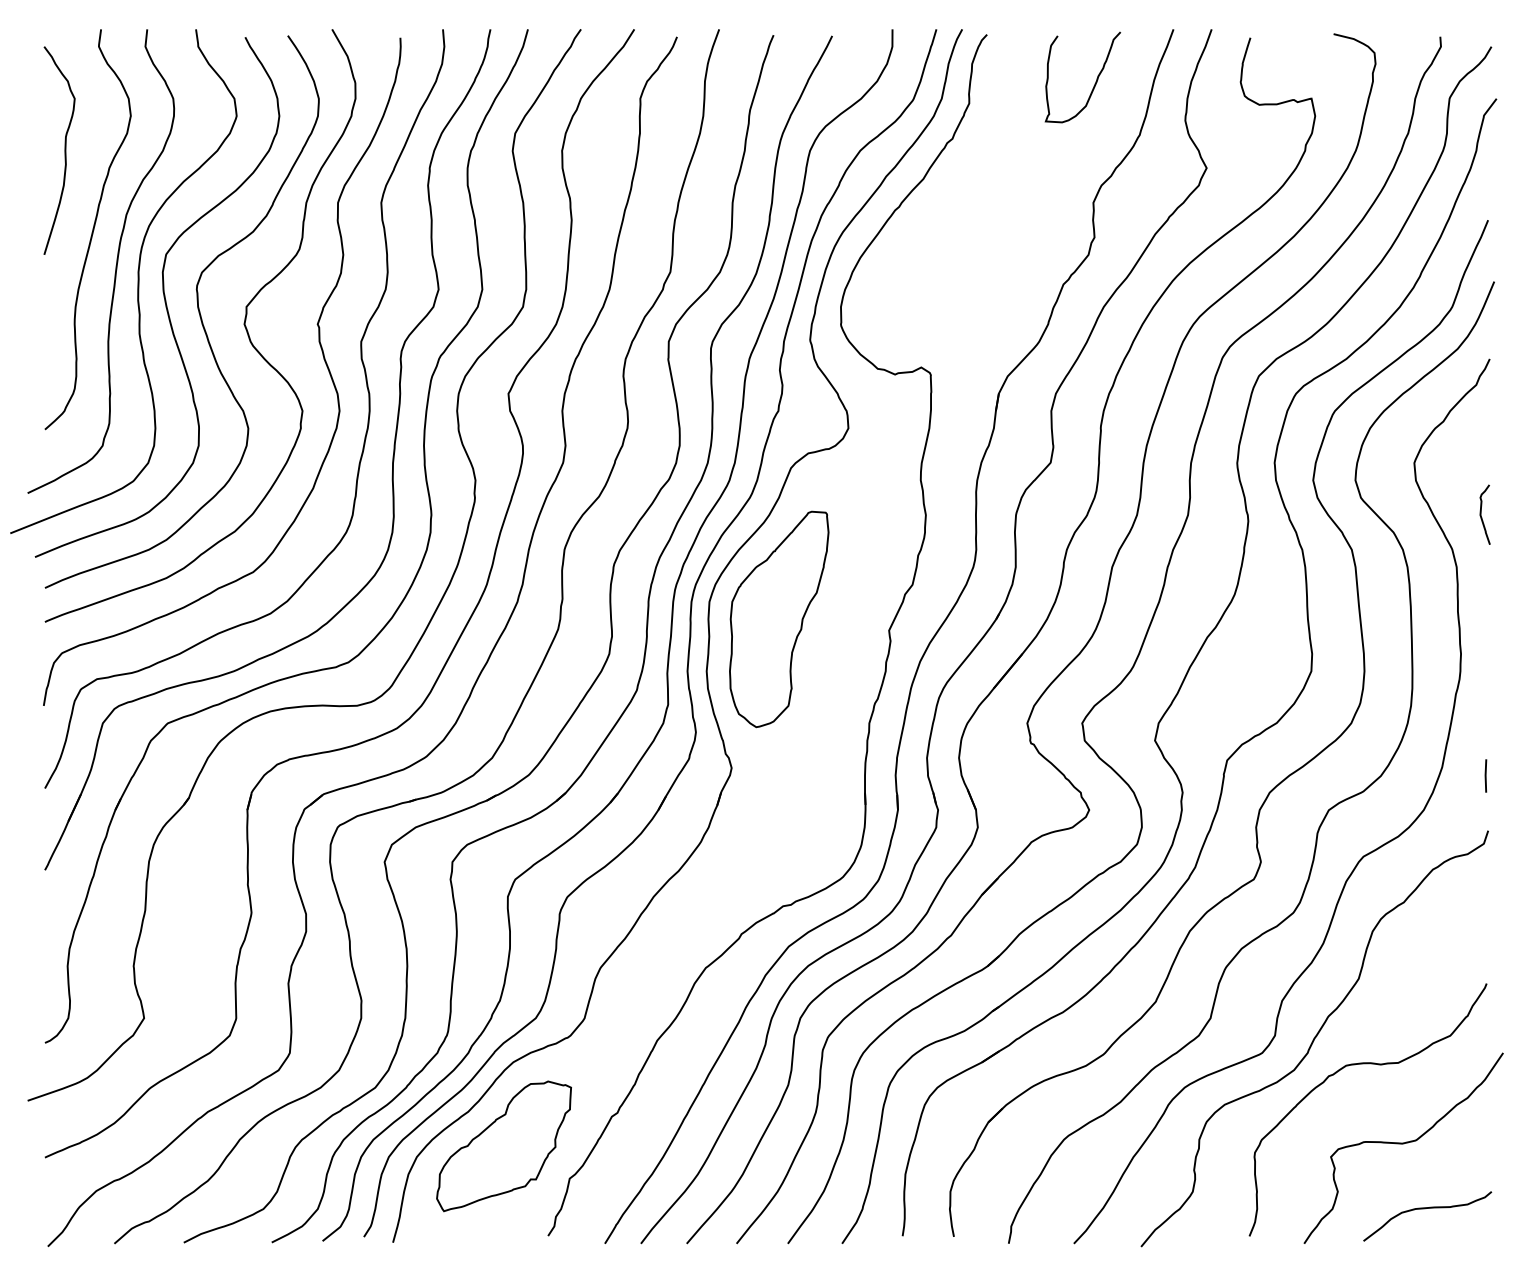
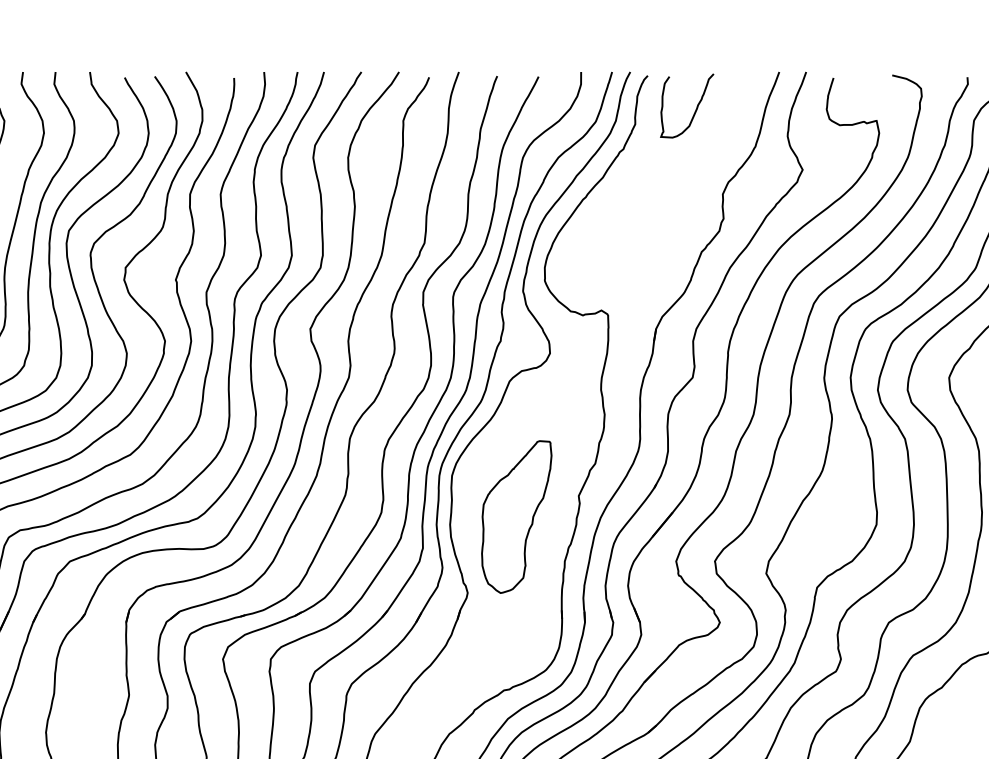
curve: (1094, 83) -> (695, 110), moved
part: (779, 619) -> (516, 517), moved

